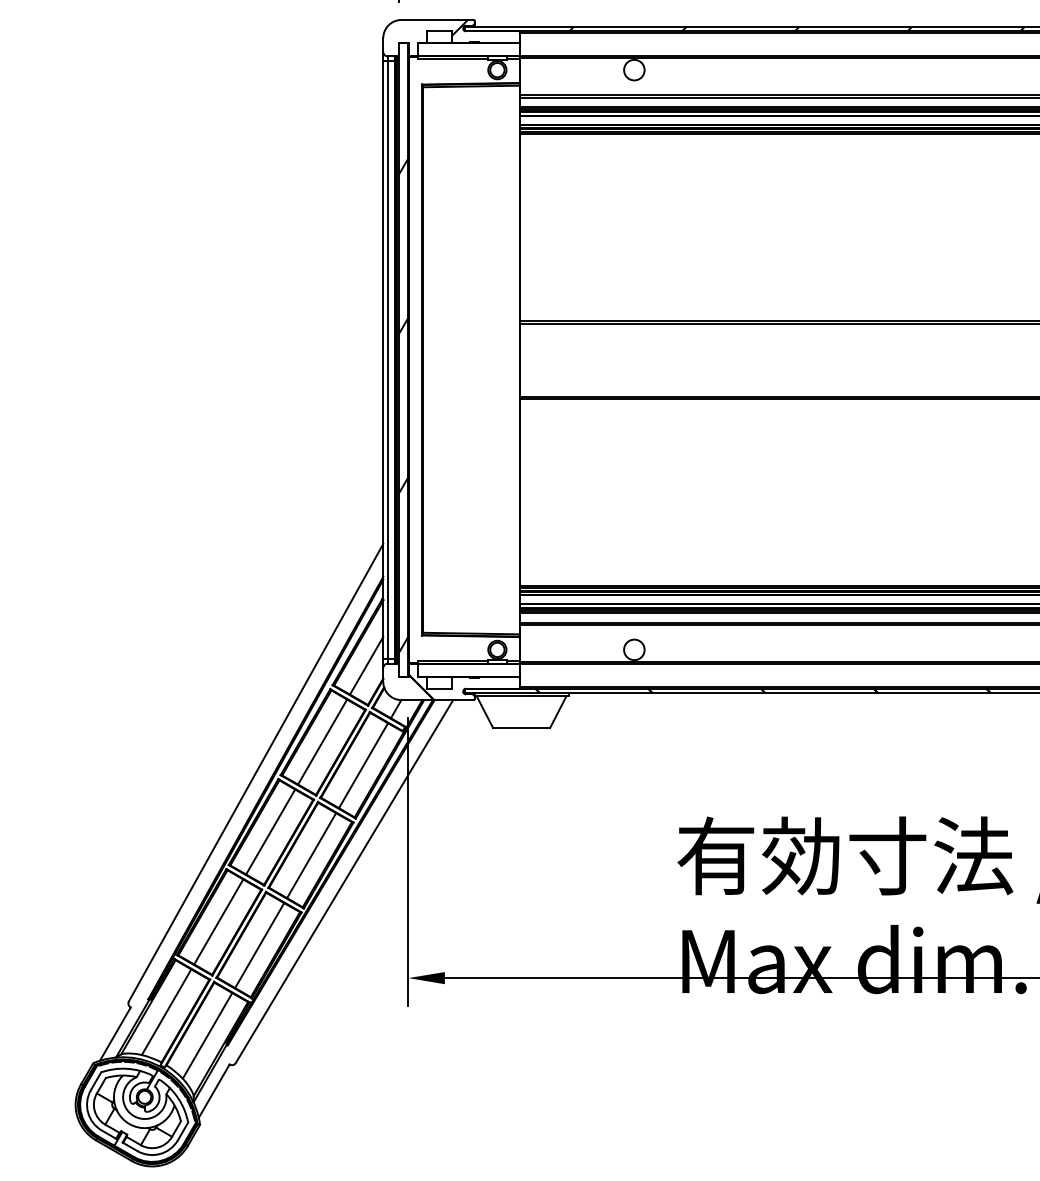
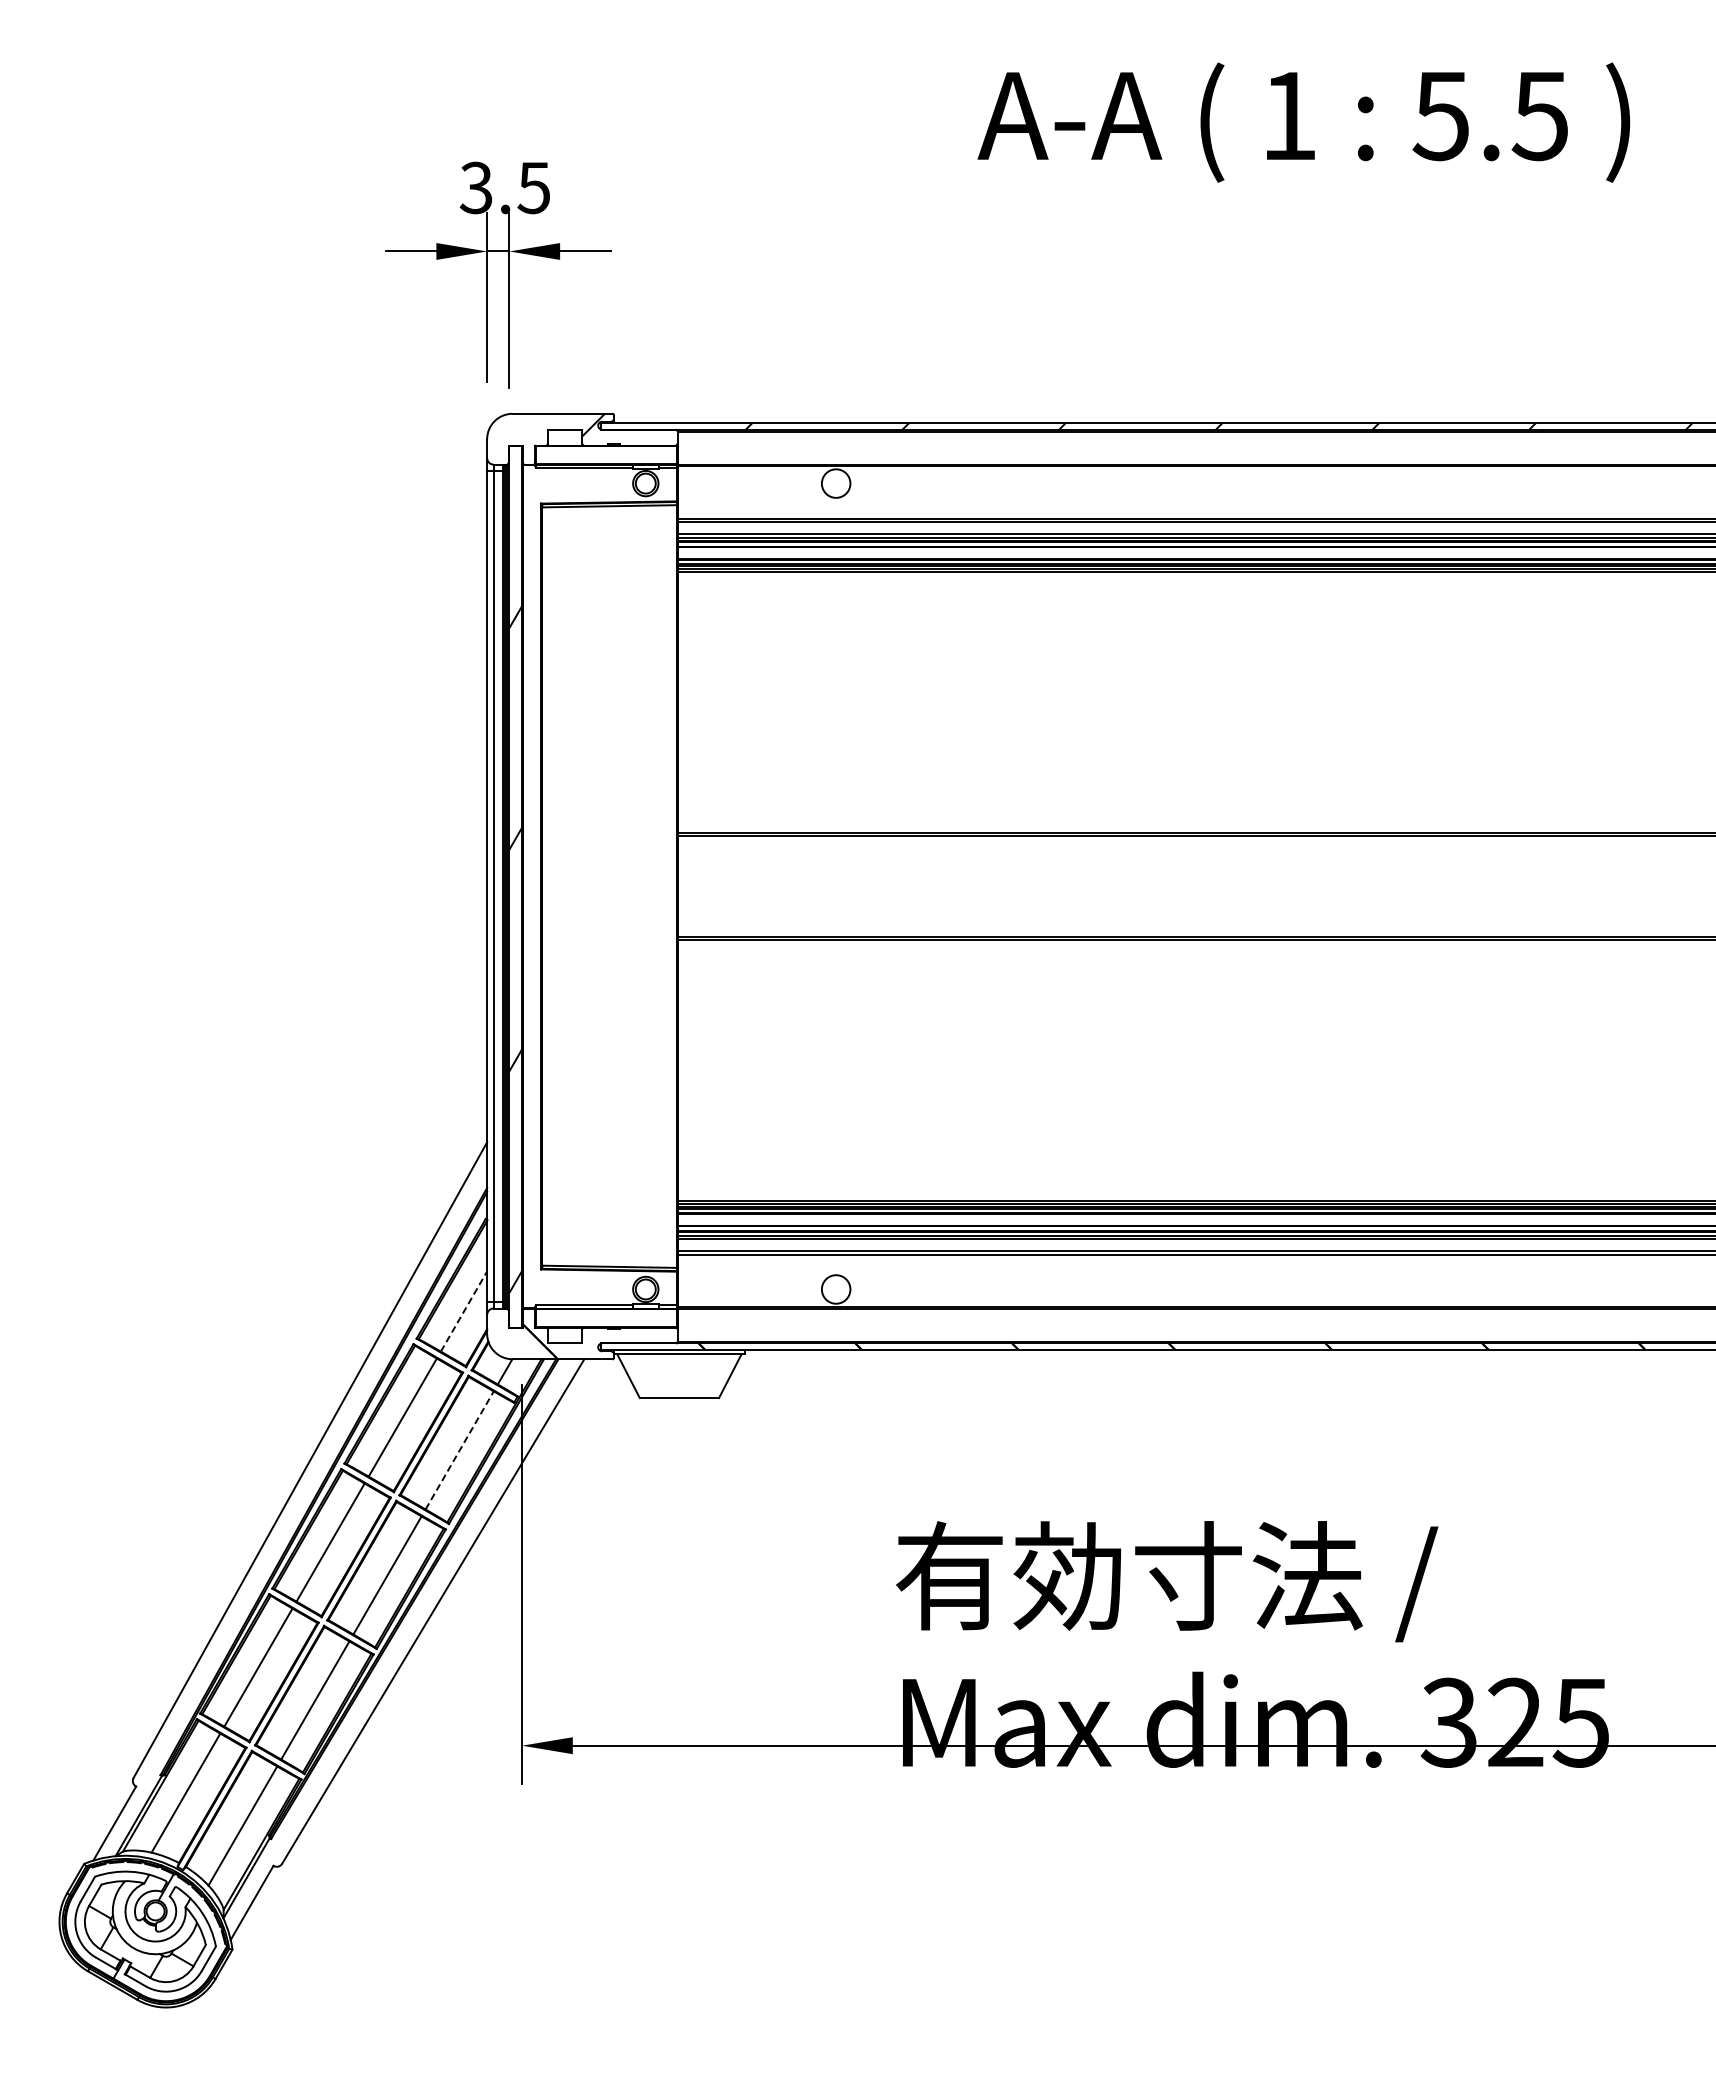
line: (366, 665) -> (464, 1311), solid -> dashed
line: (363, 765) -> (459, 1450), solid -> dashed

